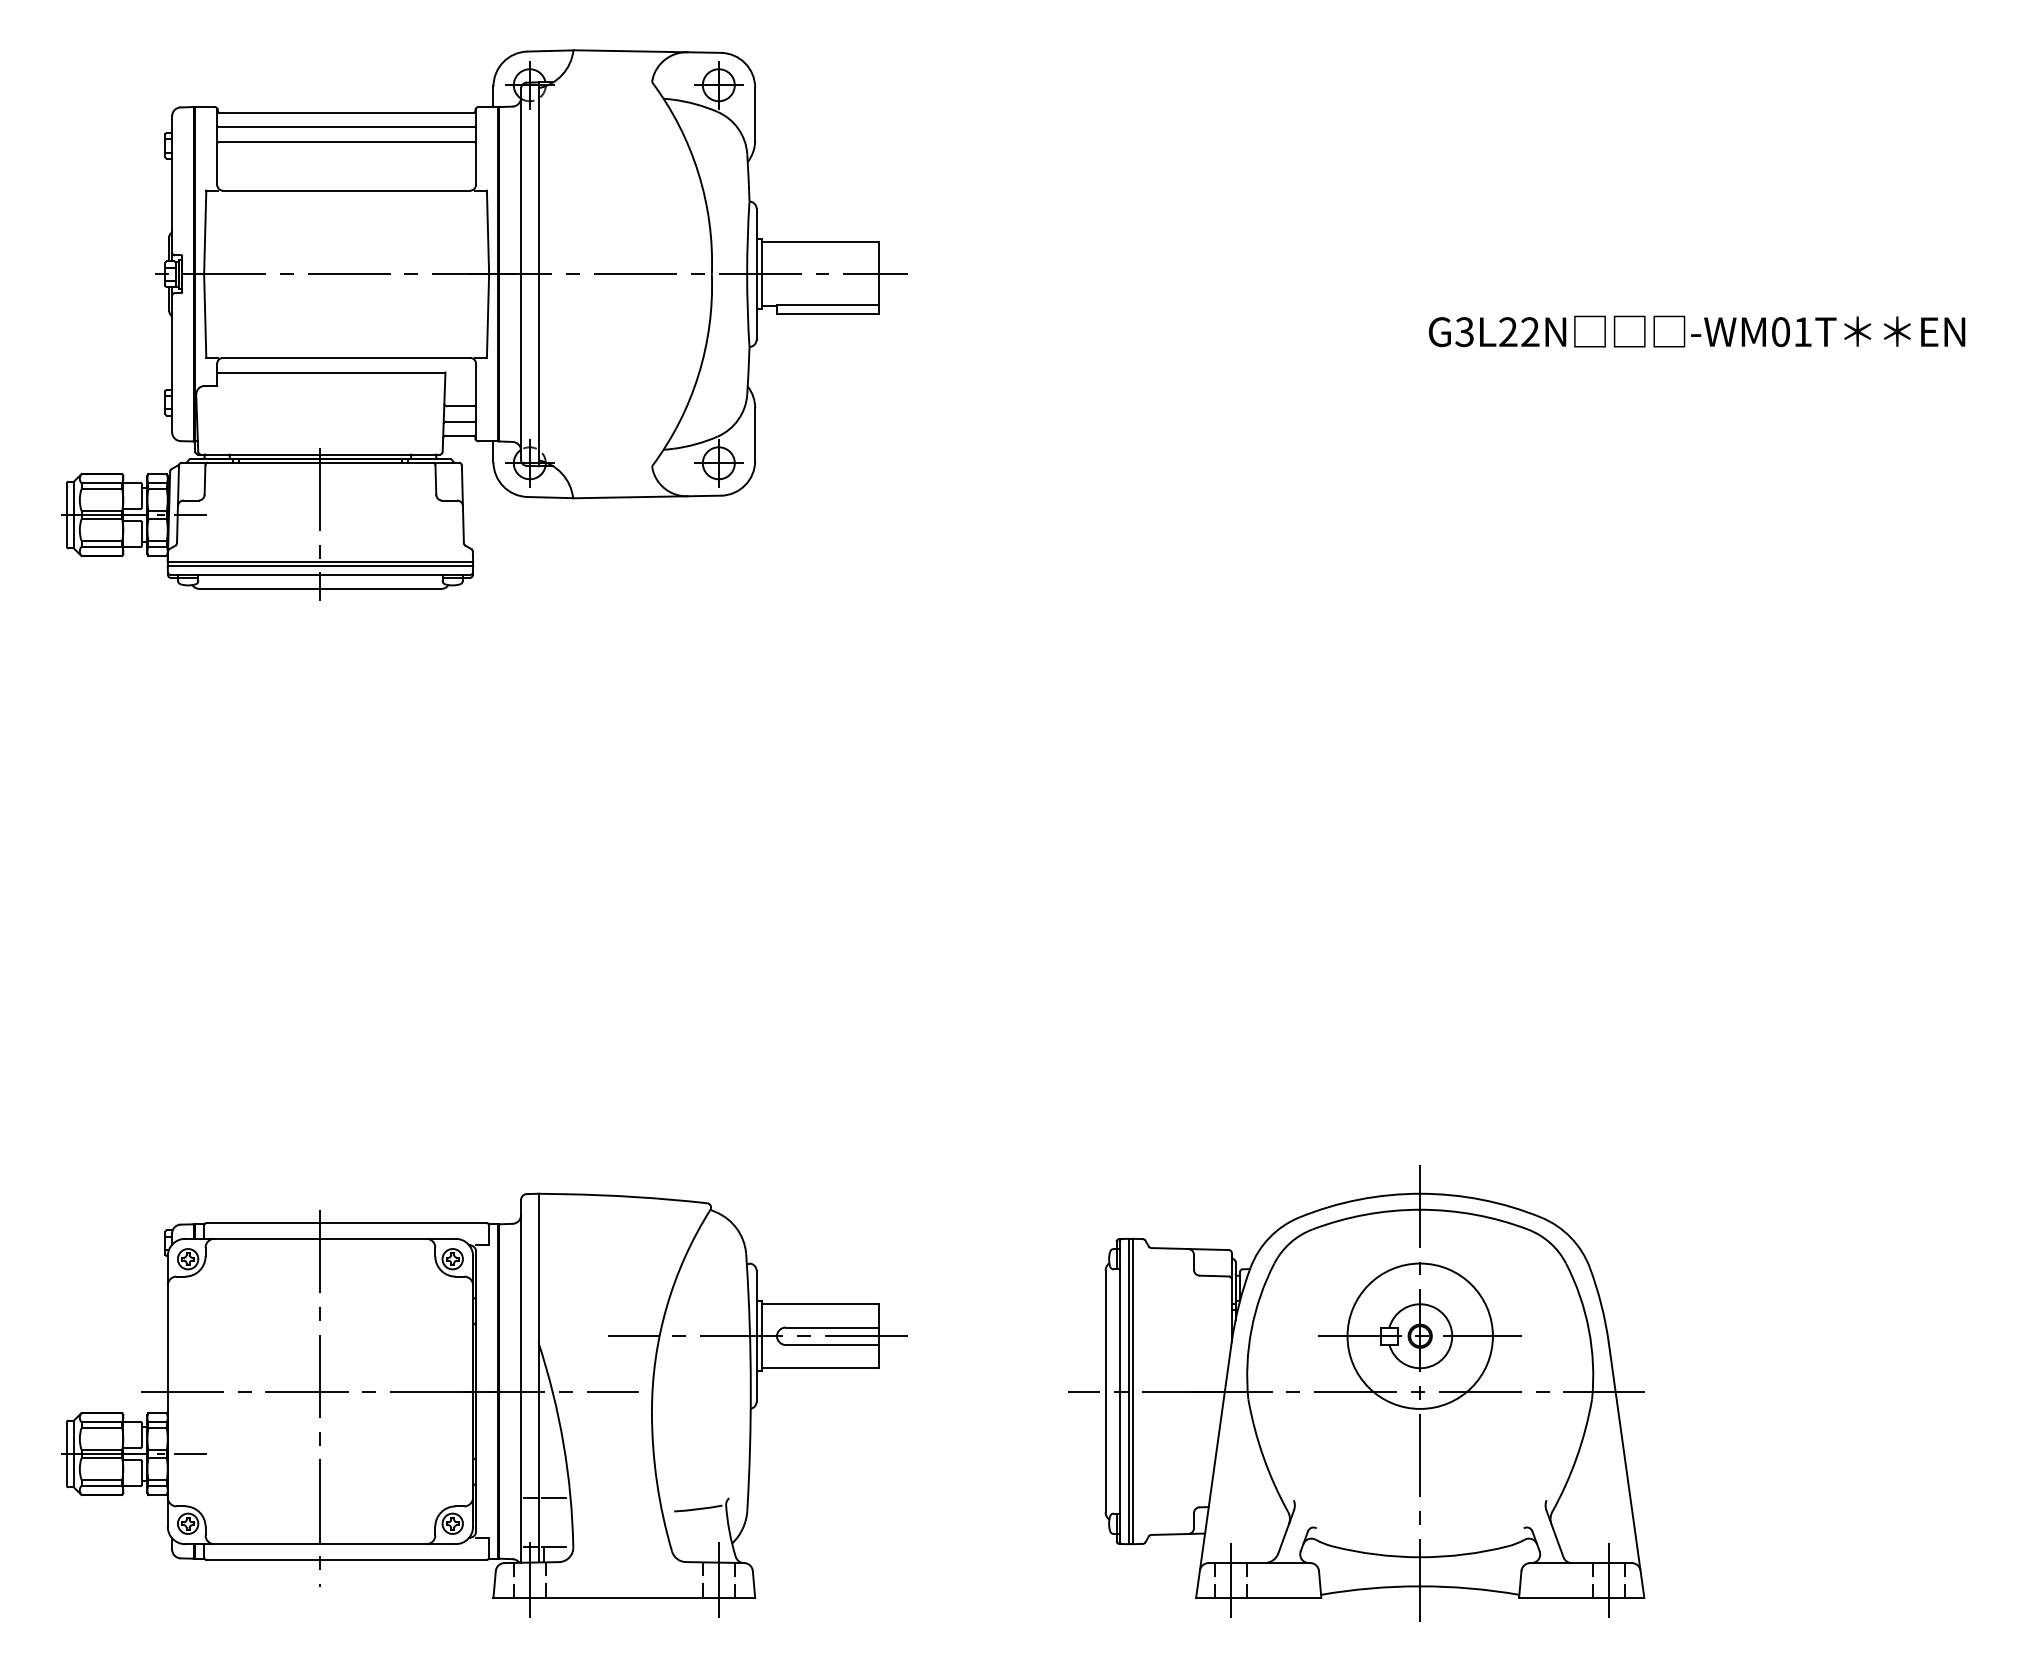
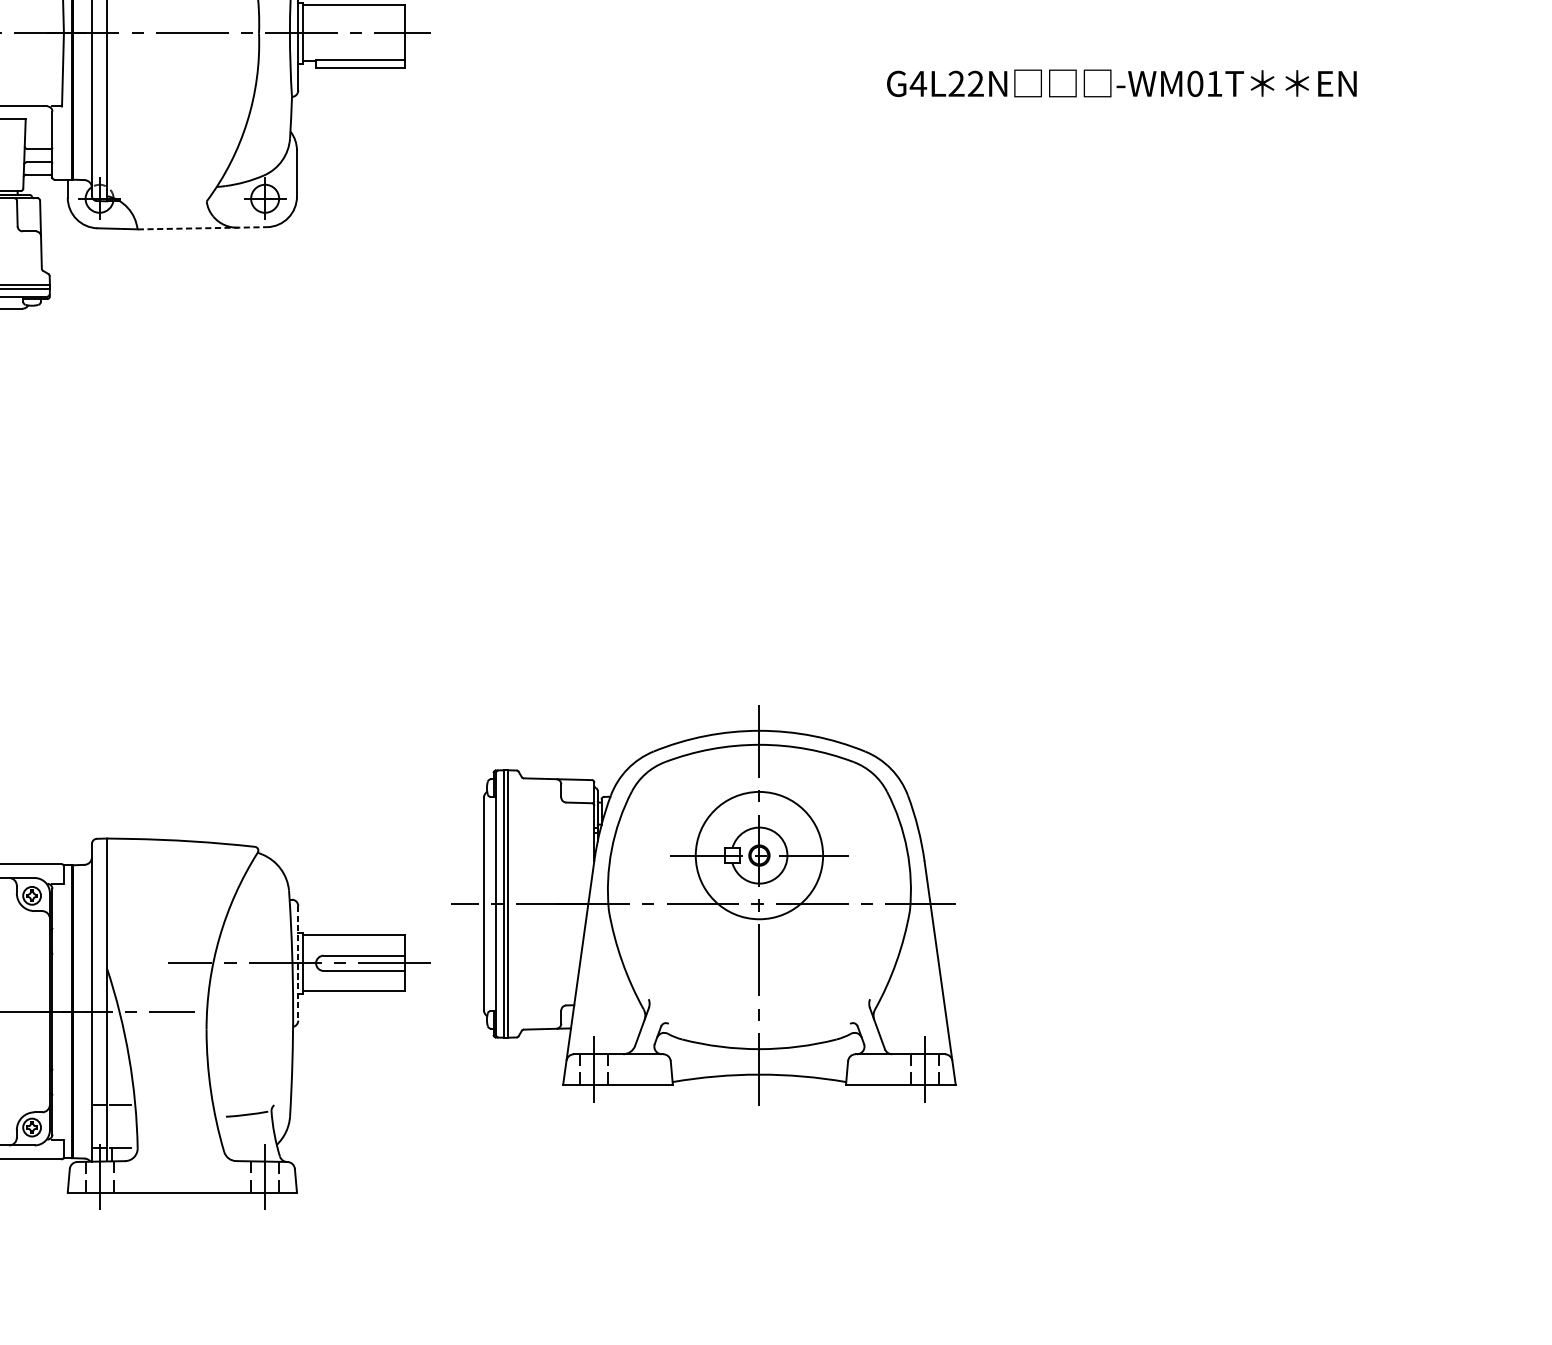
text: (1464, 332) -> (918, 84), G3L22N -> G4L22N
line: (647, 496) -> (202, 227), solid -> dashed
line: (756, 1336) -> (298, 963), solid -> dashed
part: (1356, 1393) -> (703, 905), moved

